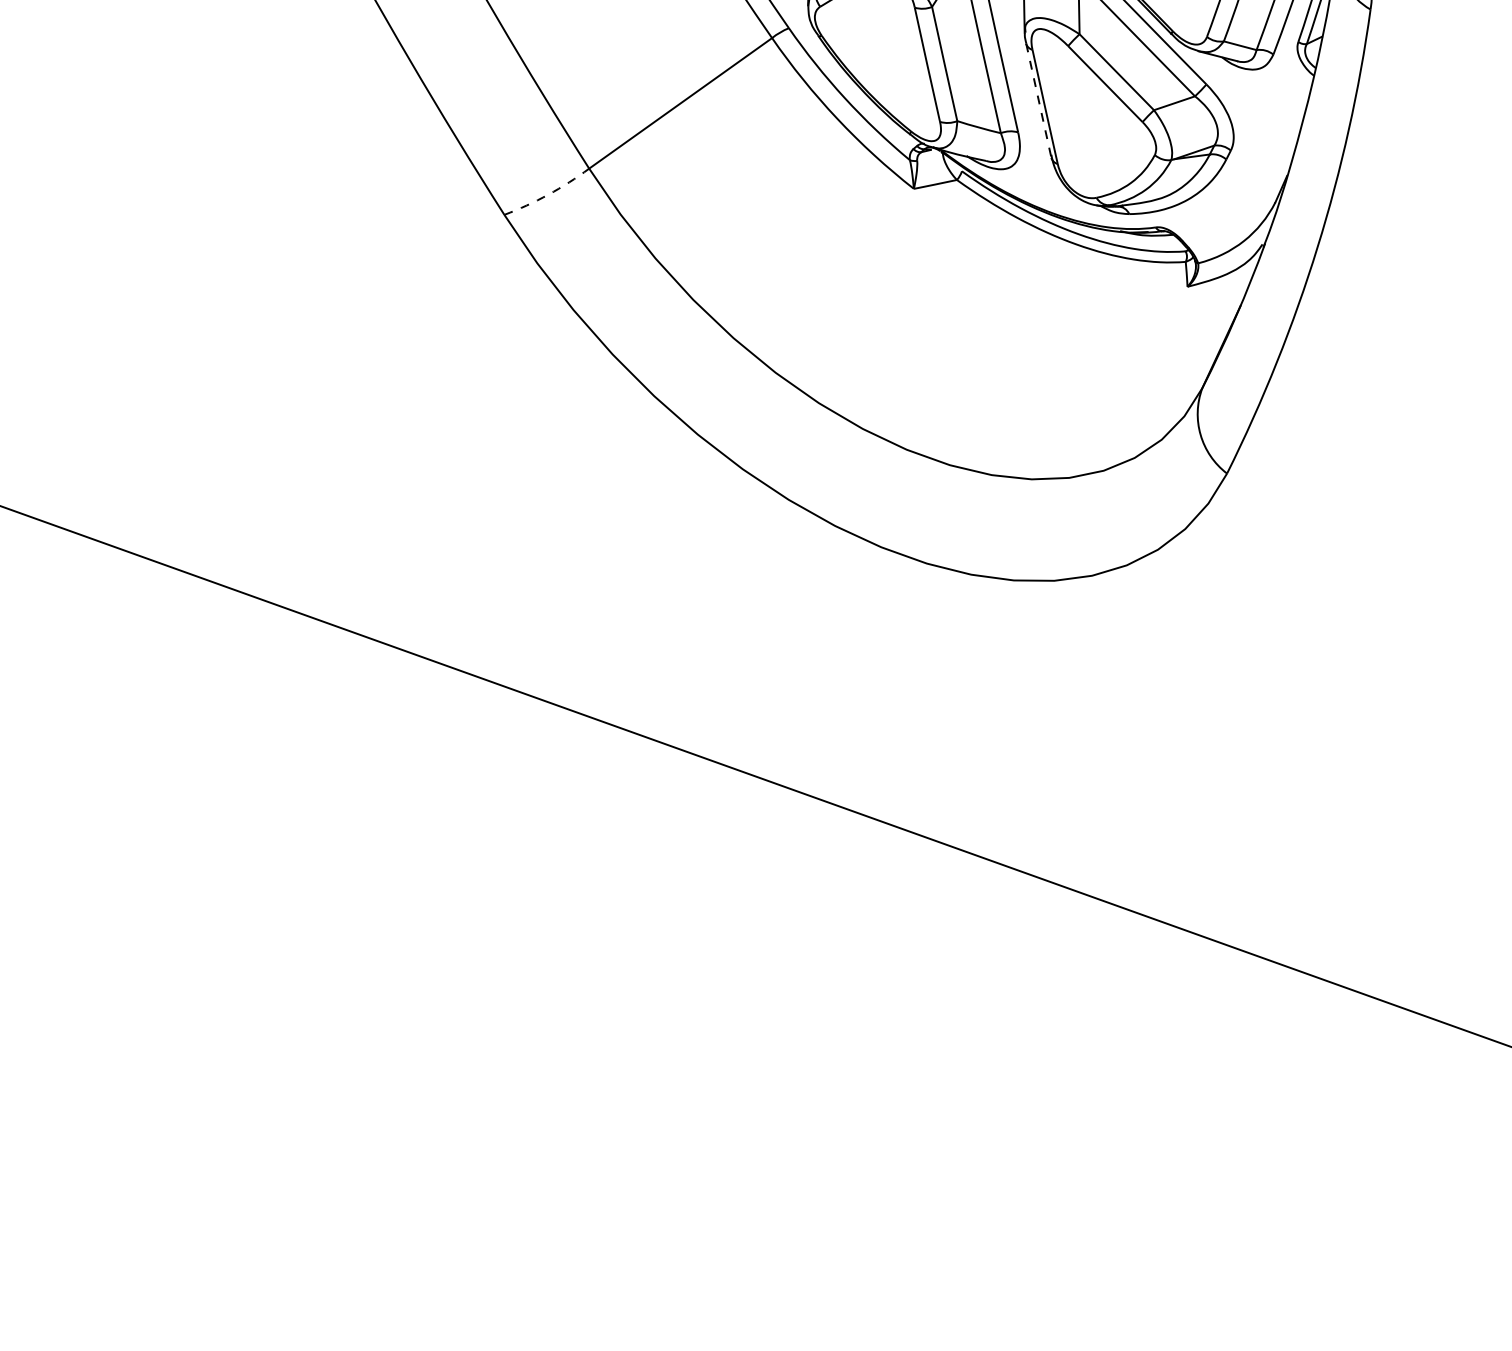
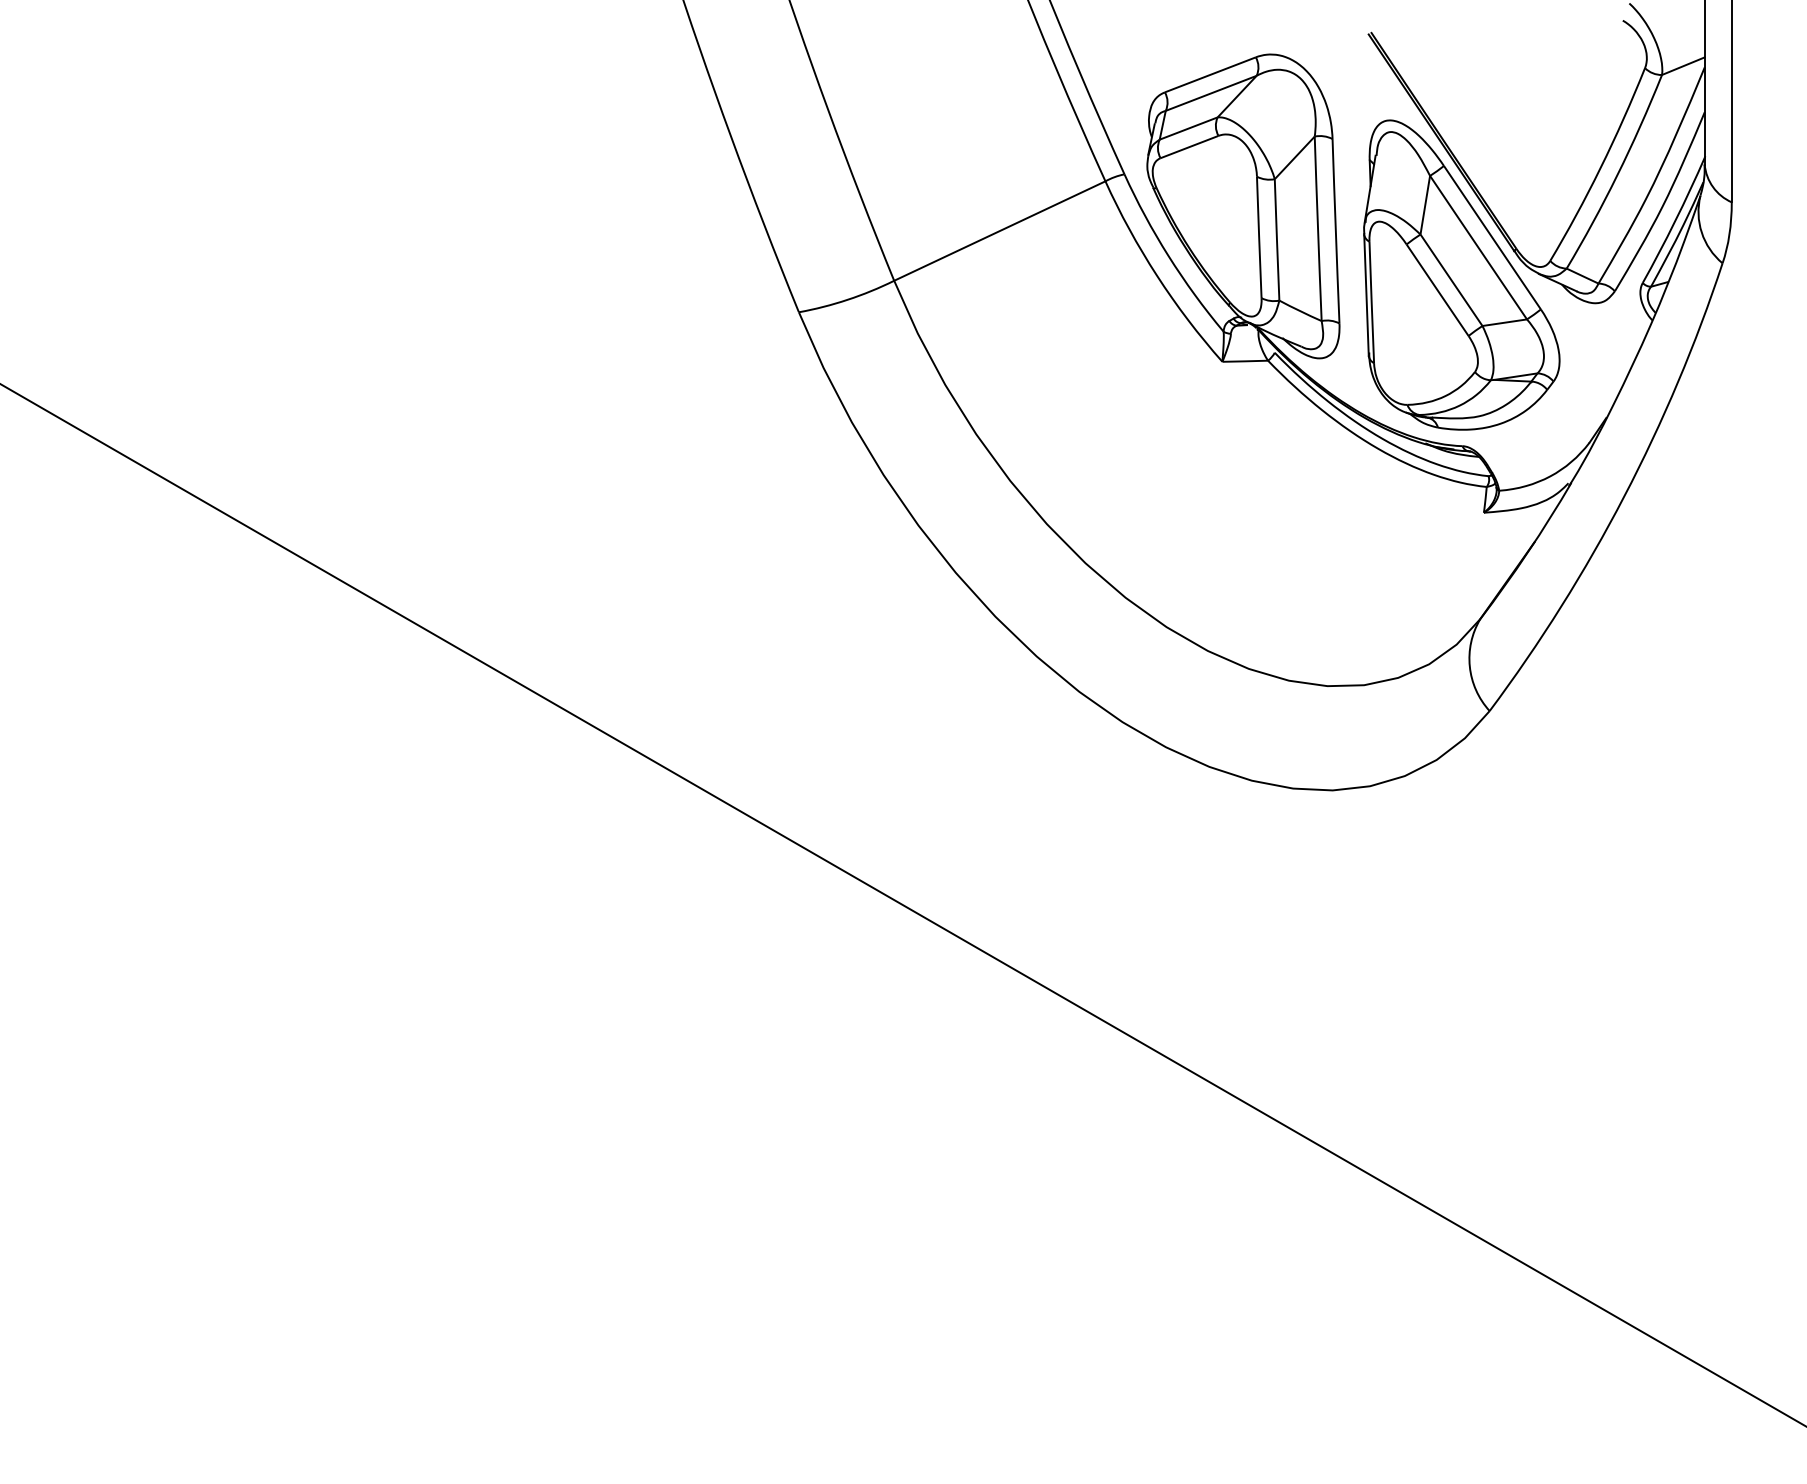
line: (1038, 100) -> (1366, 294), dashed -> solid
arc: (548, 194) -> (847, 299), dashed -> solid

